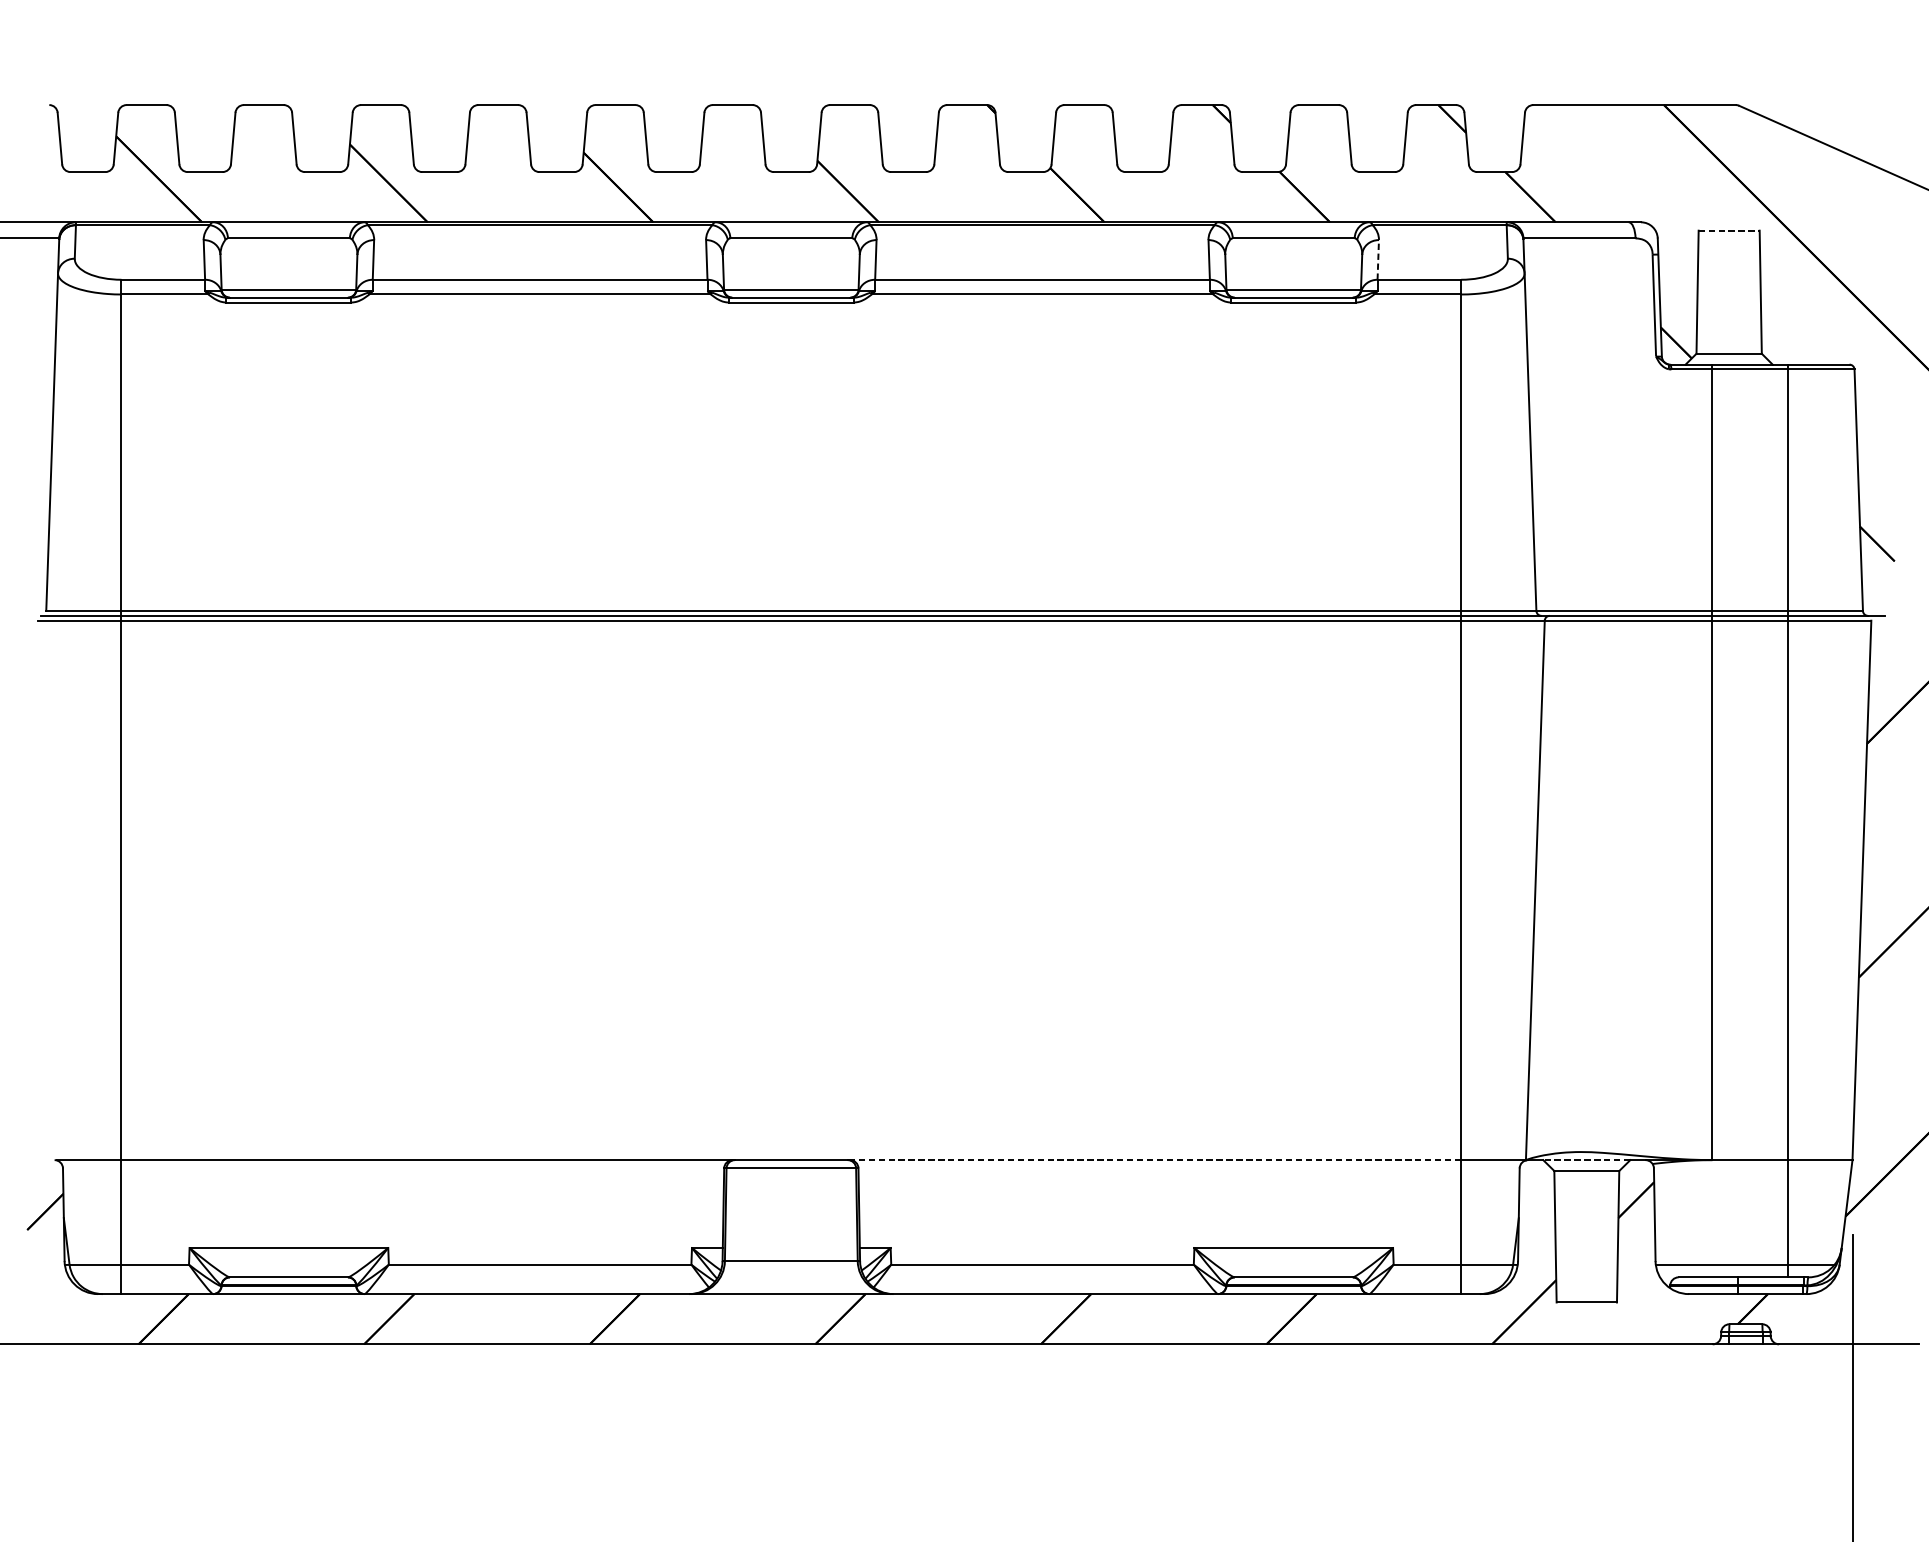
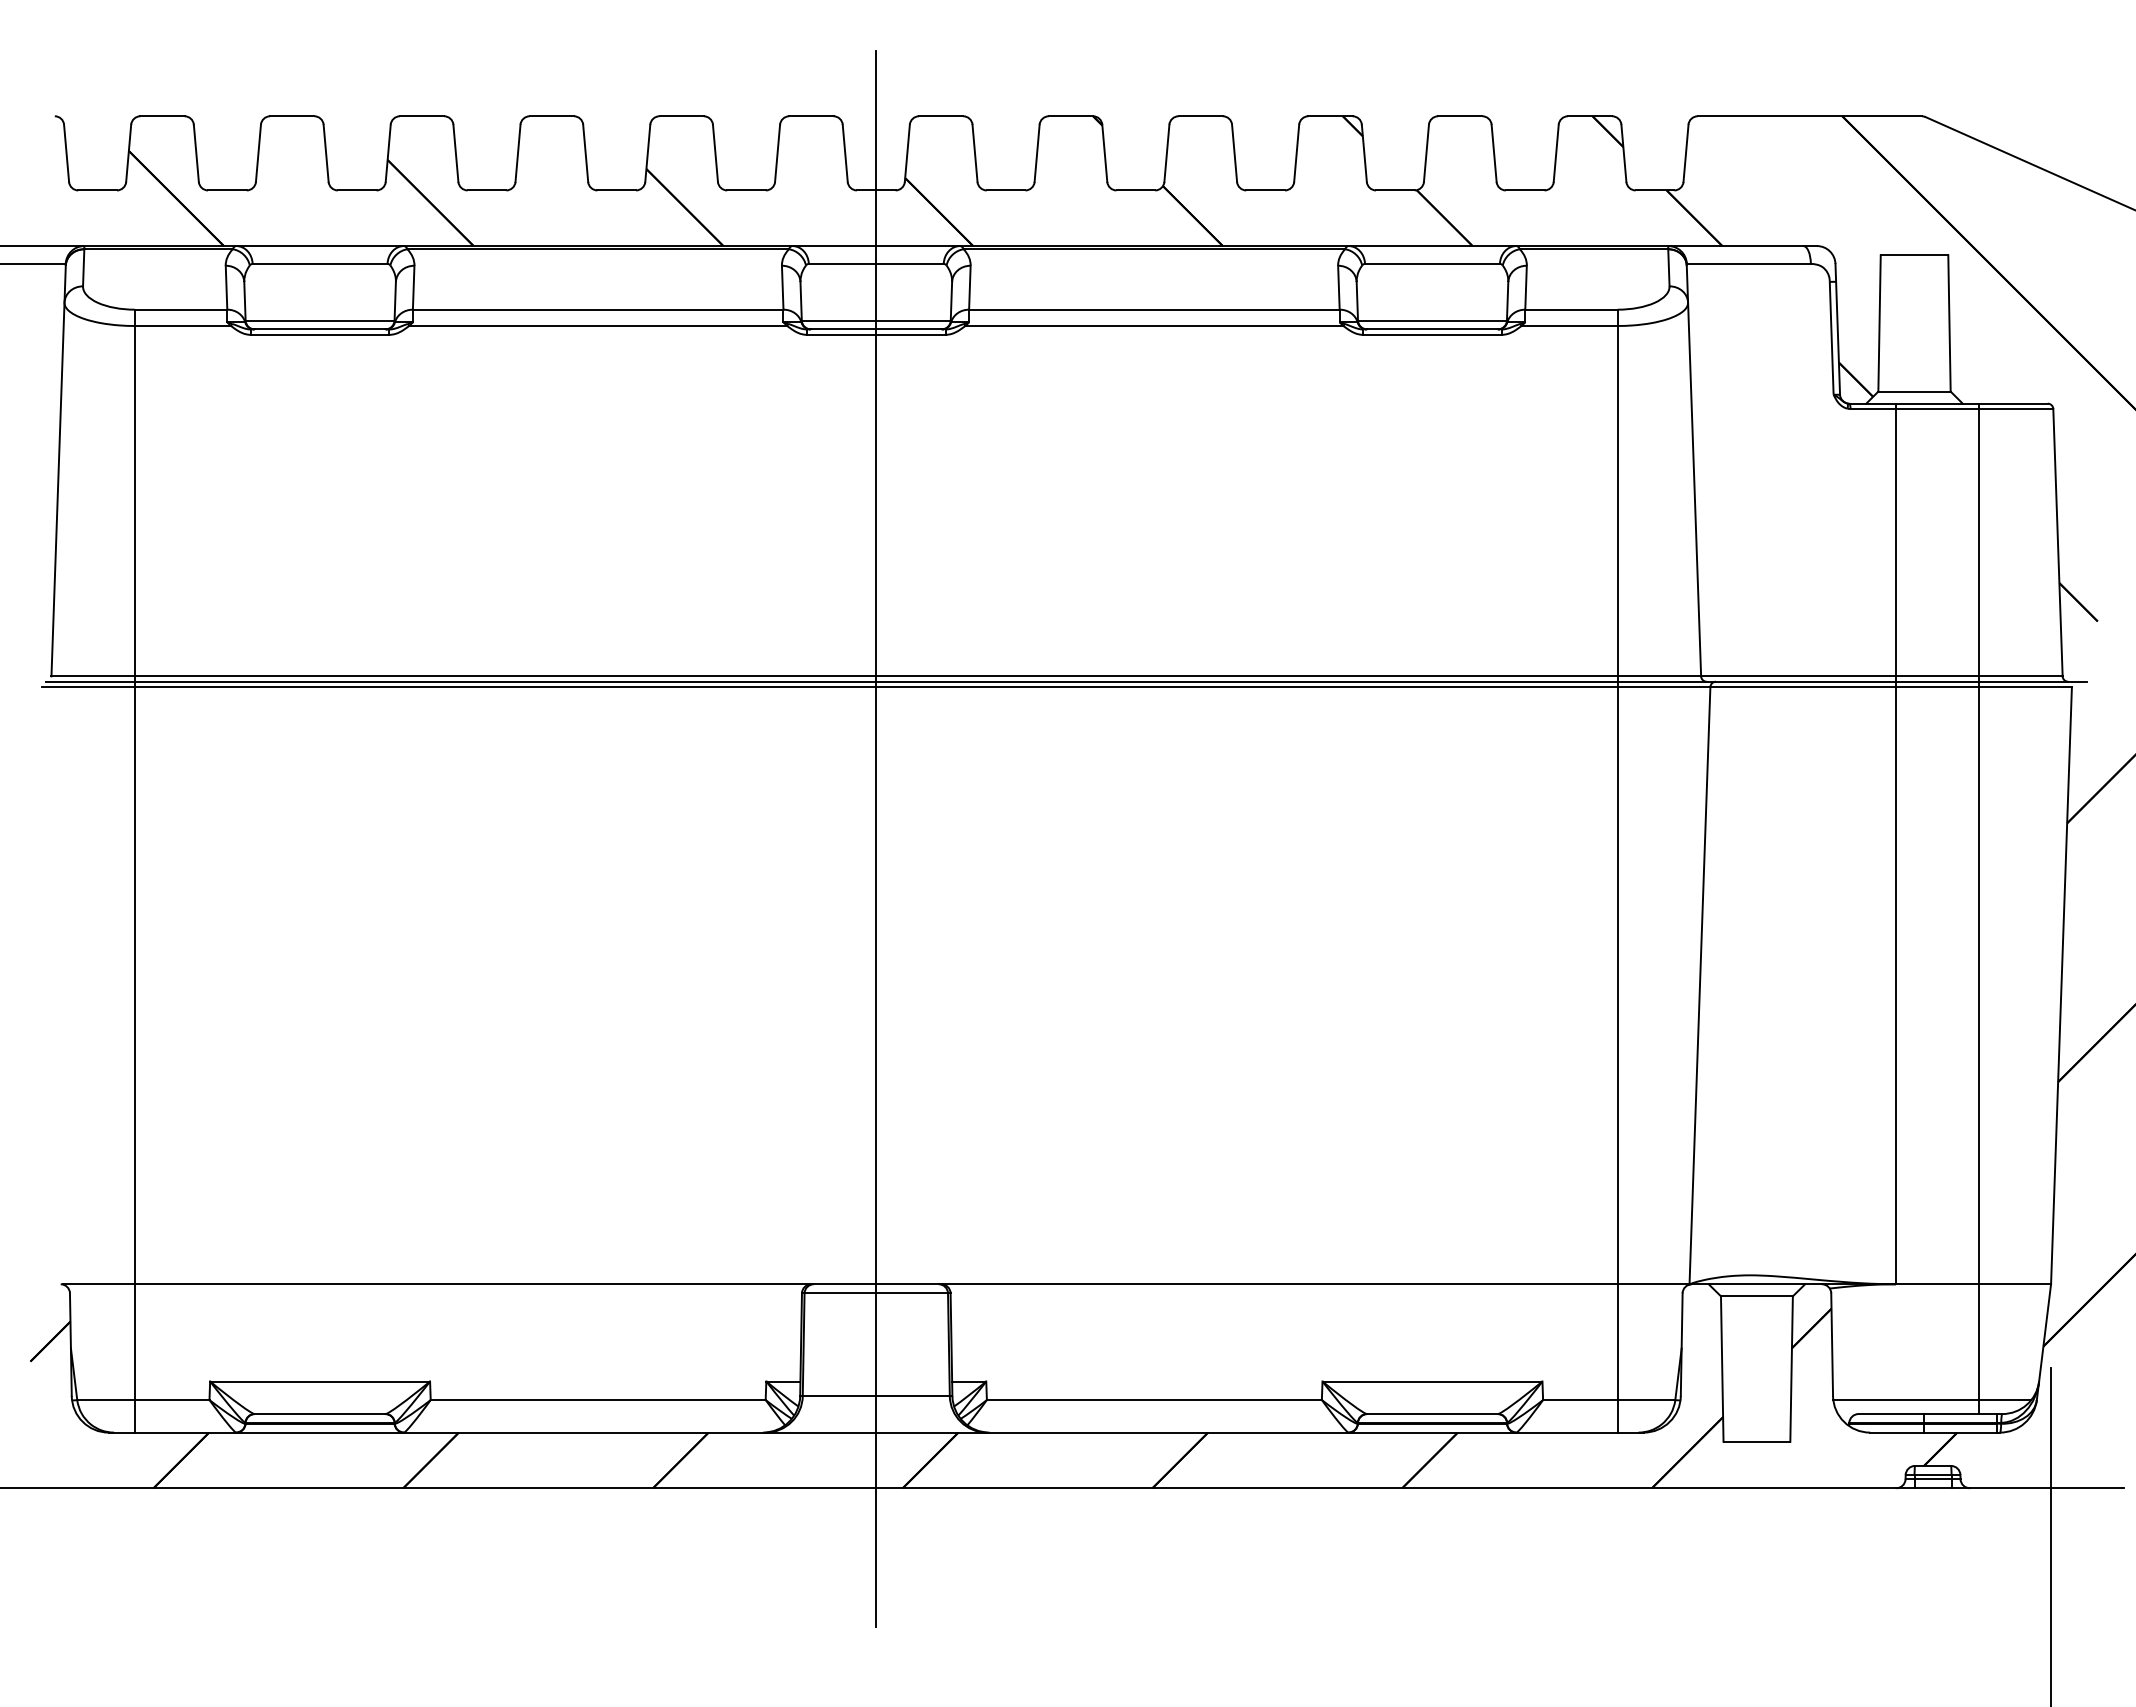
line: (1729, 230) -> (1914, 255), dashed -> solid
line: (1378, 259) -> (1526, 287), dashed -> solid
line: (791, 758) -> (876, 839), added
line: (1155, 1160) -> (1279, 1284), dashed -> solid
line: (1586, 1160) -> (1756, 1284), dashed -> solid

